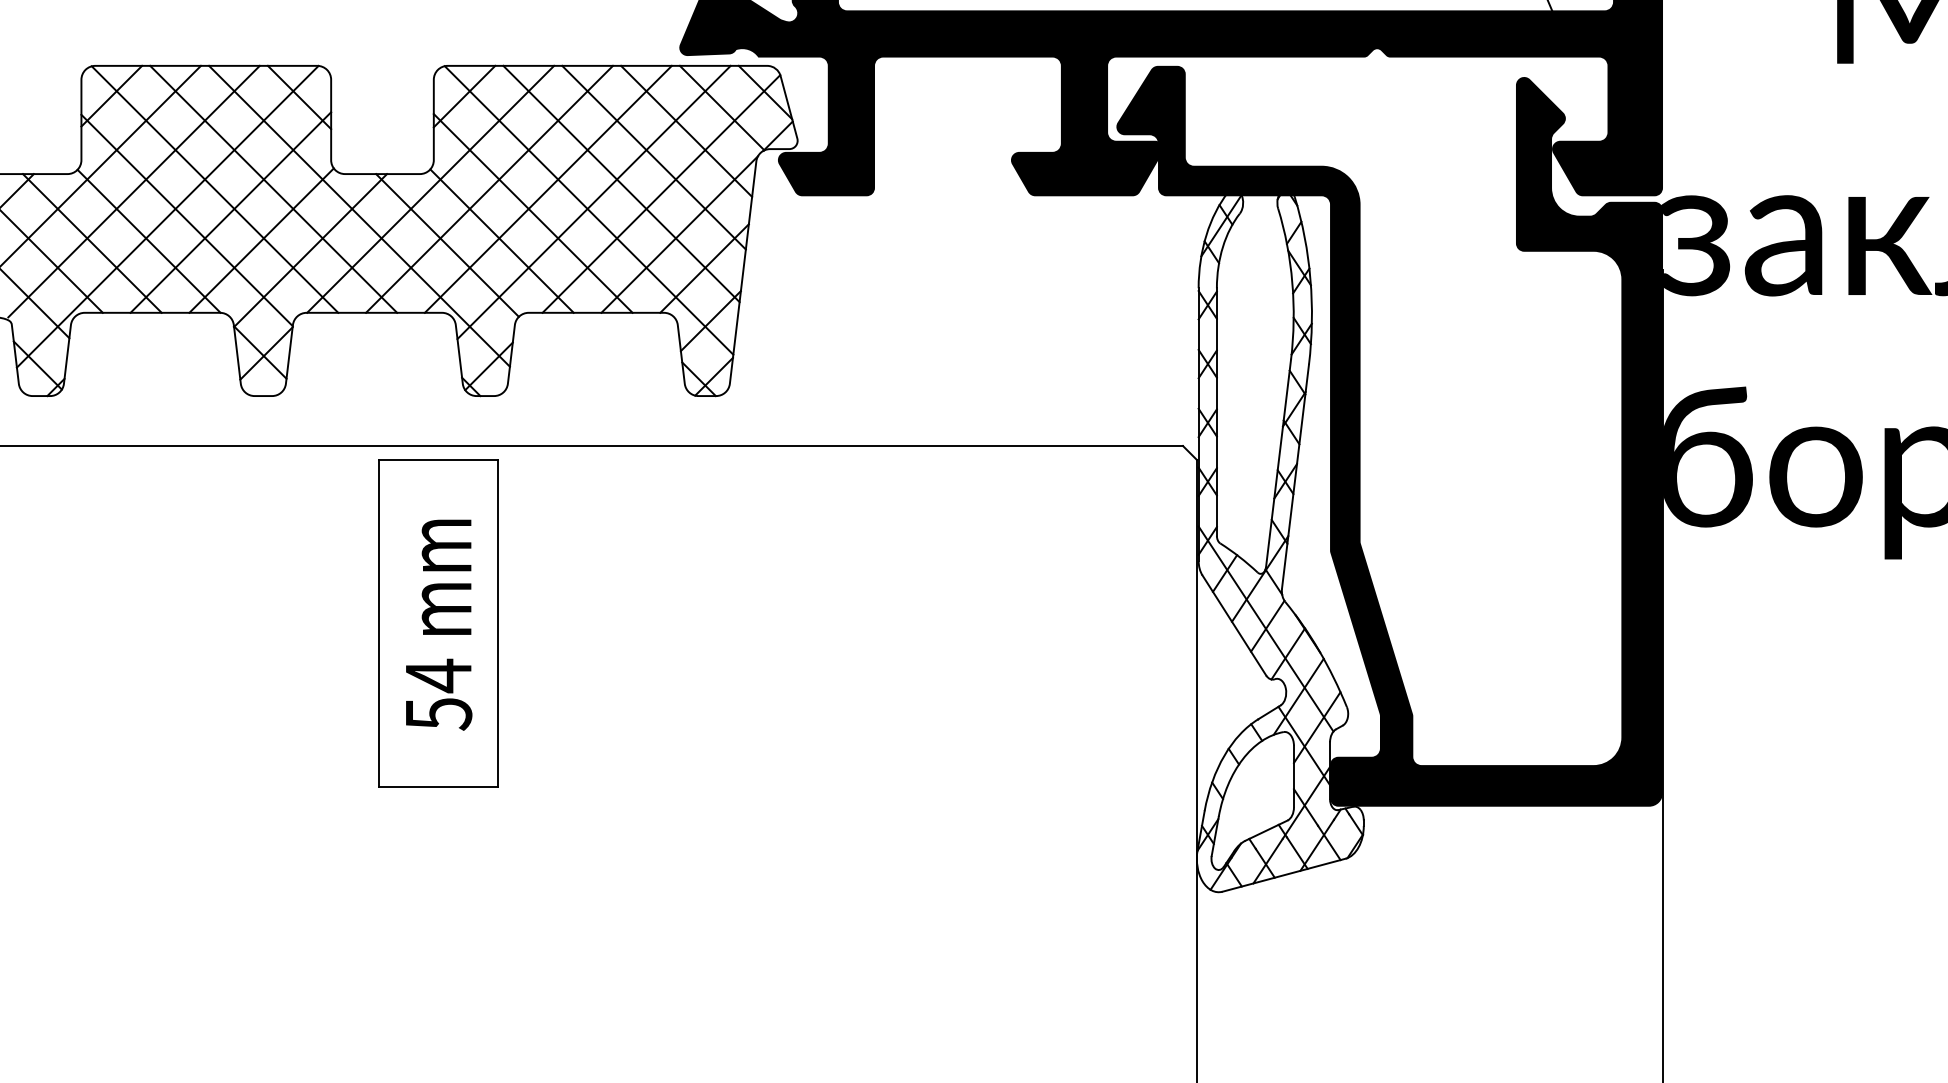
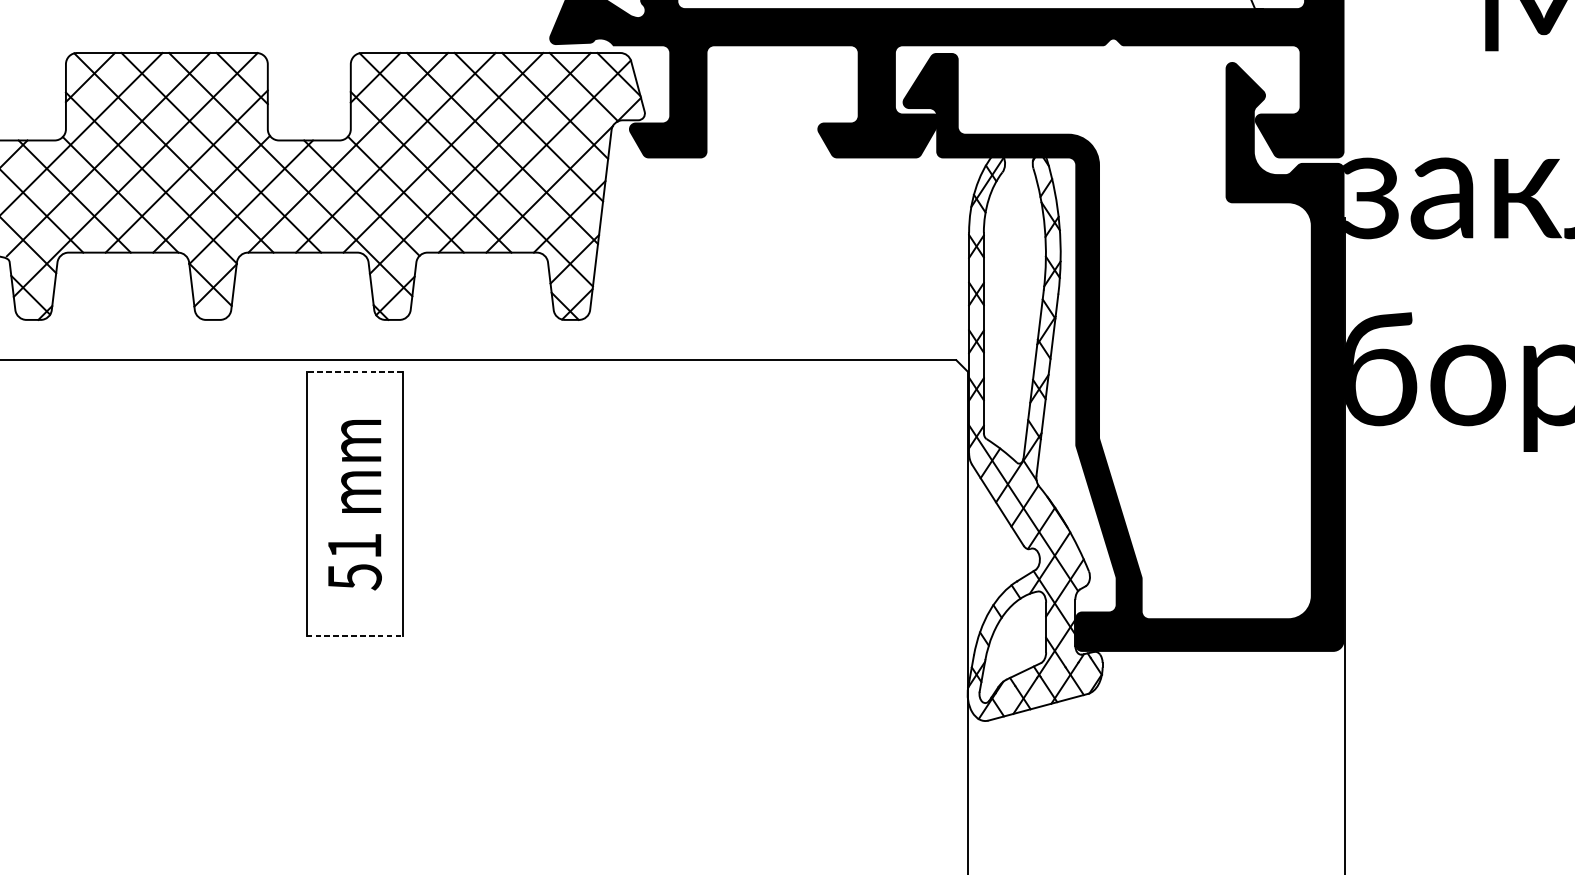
line: (438, 459) -> (354, 371), solid -> dashed
text: (438, 675) -> (354, 545), 54 -> 51
line: (438, 786) -> (354, 635), solid -> dashed

